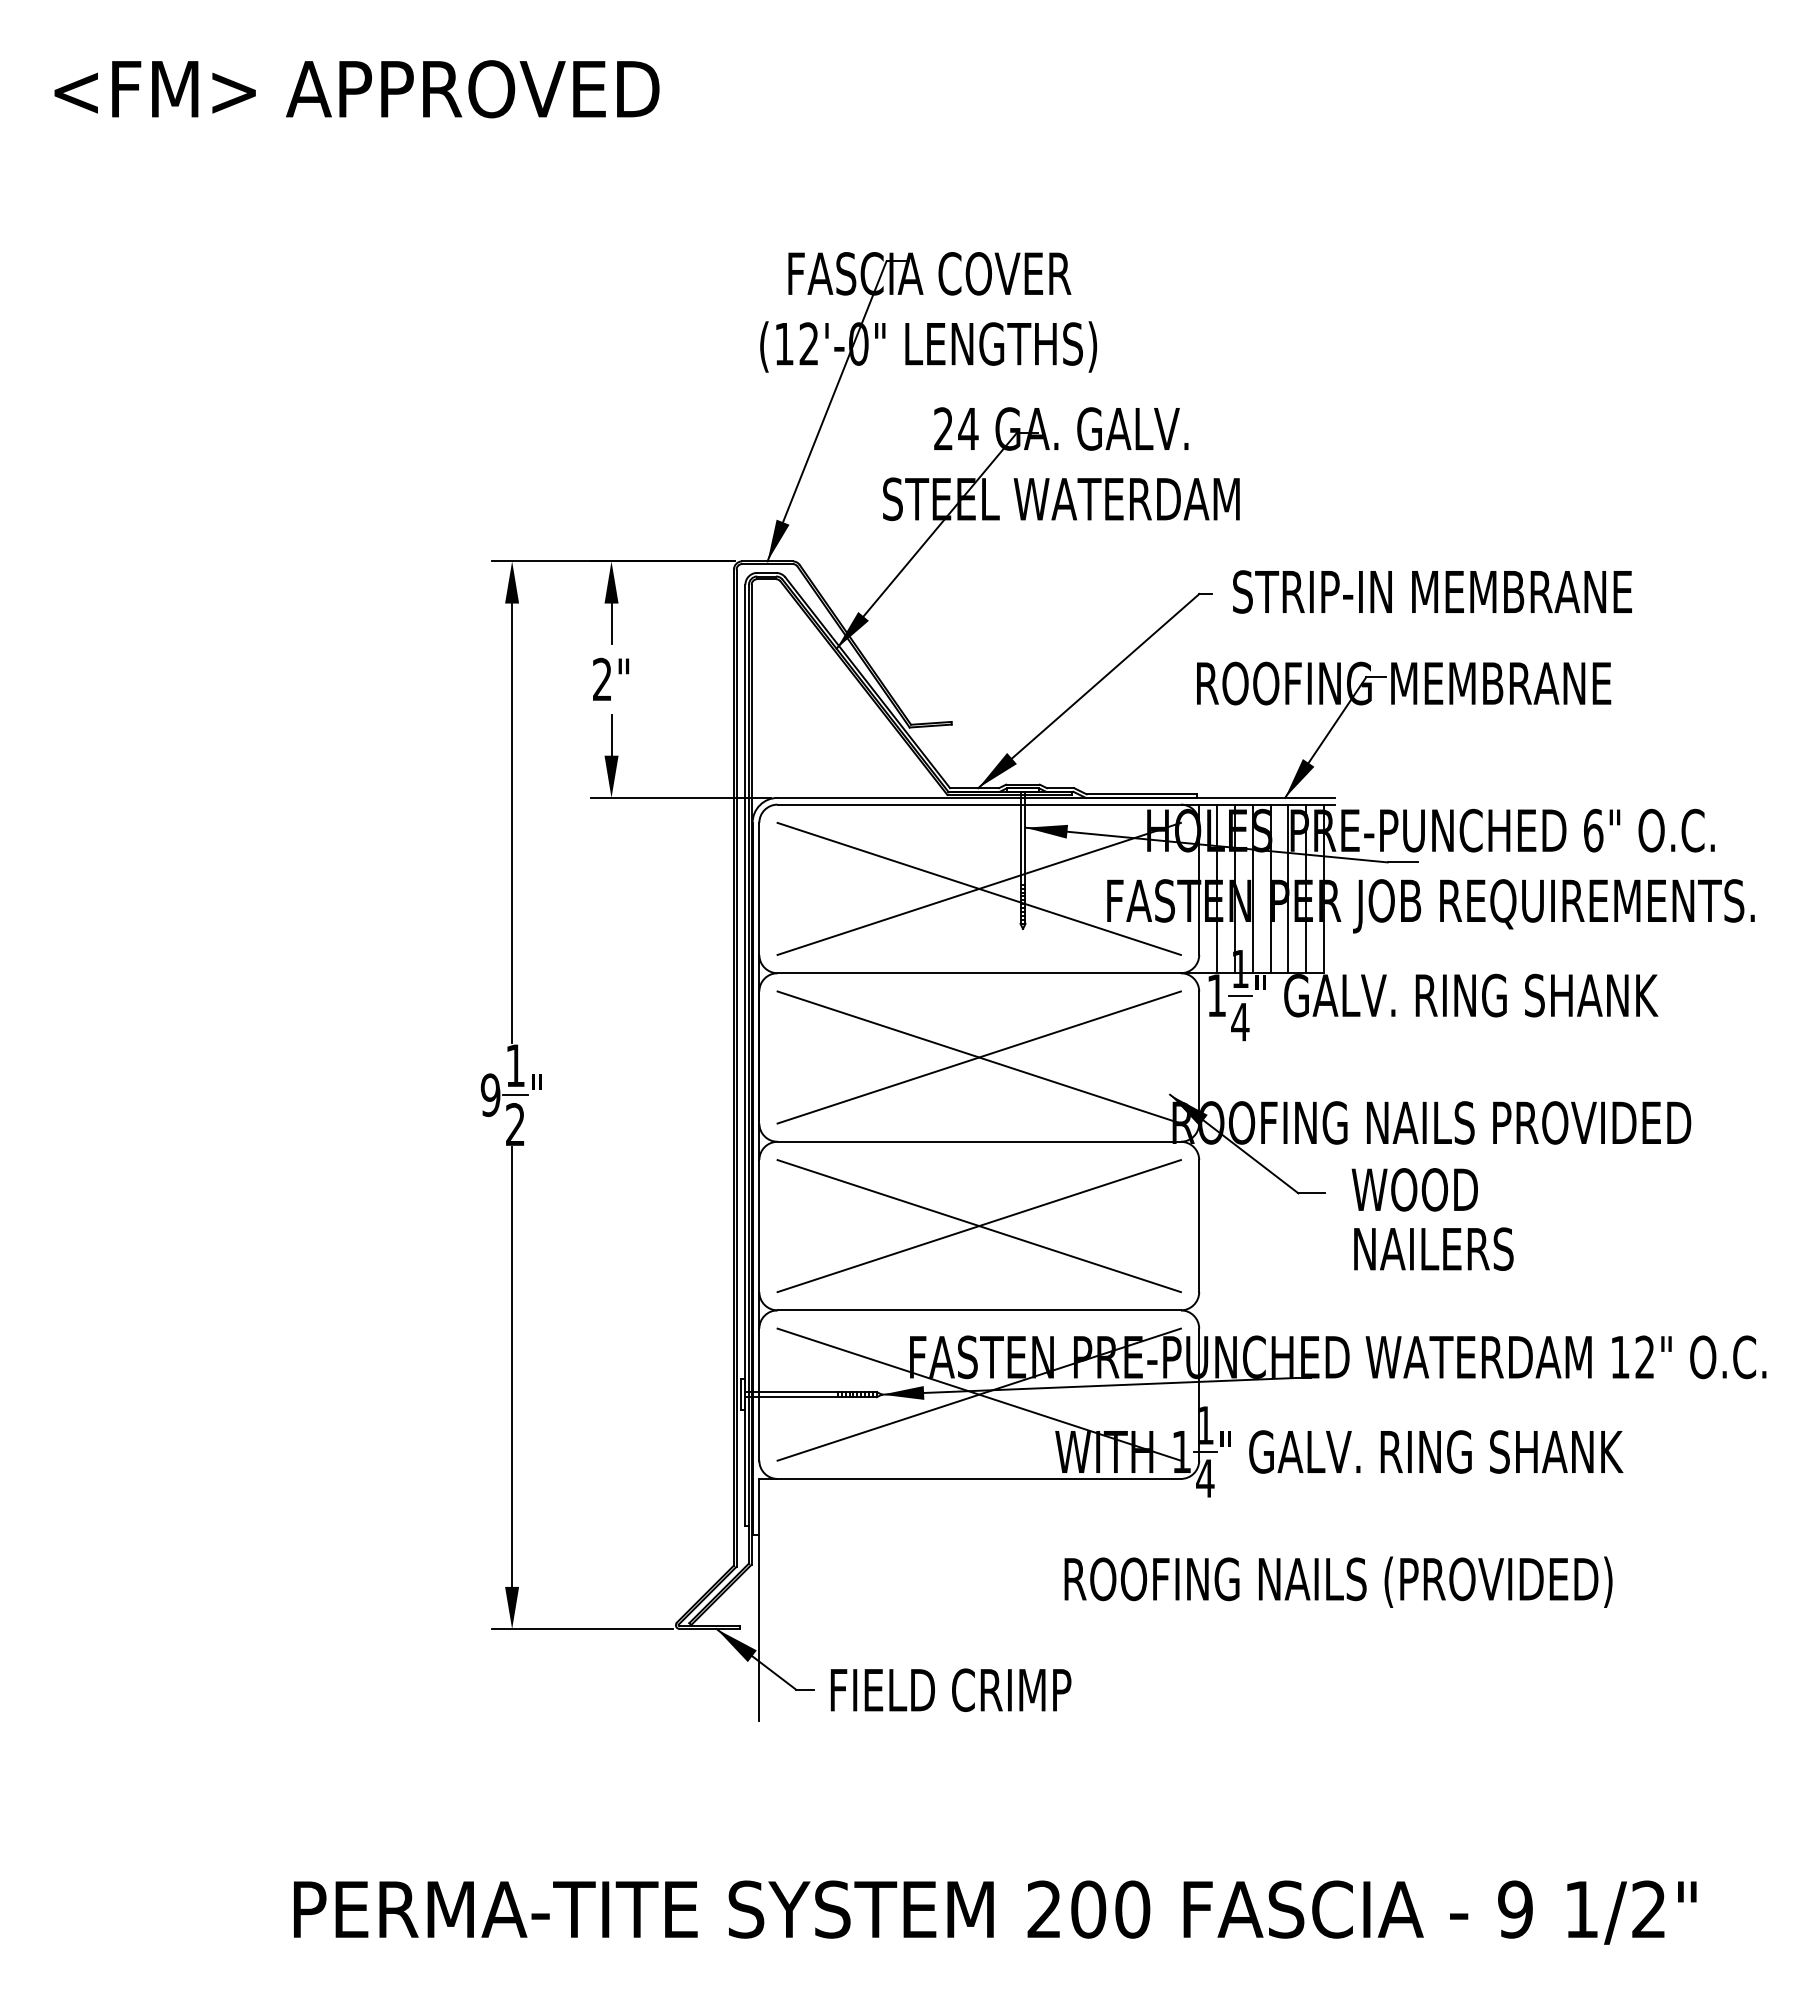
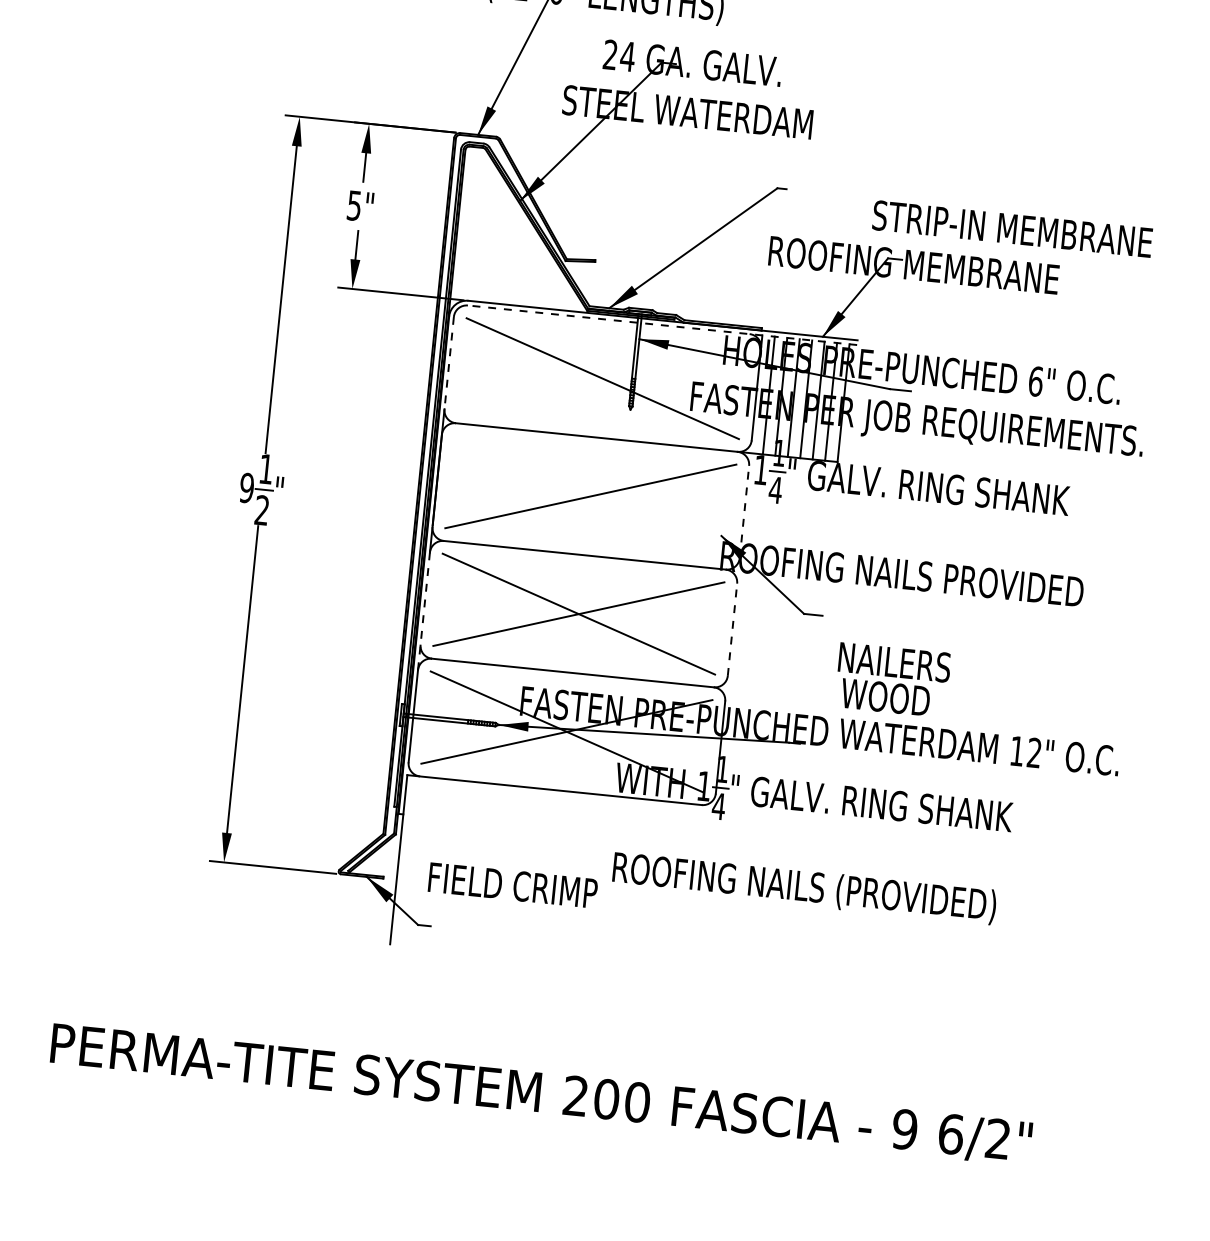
text: (1432, 591) -> (1012, 228), moved
text: (602, 679) -> (354, 205), 2" -> 5"
line: (1056, 804) -> (662, 325), solid -> dashed
line: (978, 888) -> (602, 378), removed
line: (759, 889) -> (449, 363), solid -> dashed
line: (978, 1057) -> (590, 496), removed
line: (1199, 1057) -> (744, 512), solid -> dashed
text: (1414, 1189) -> (885, 697), moved
line: (1199, 1225) -> (732, 629), solid -> dashed
line: (759, 1244) -> (424, 611), solid -> dashed
text: (950, 1689) -> (512, 885), moved
text: (1581, 1909) -> (951, 1134), 1/2" -> 6/2"

